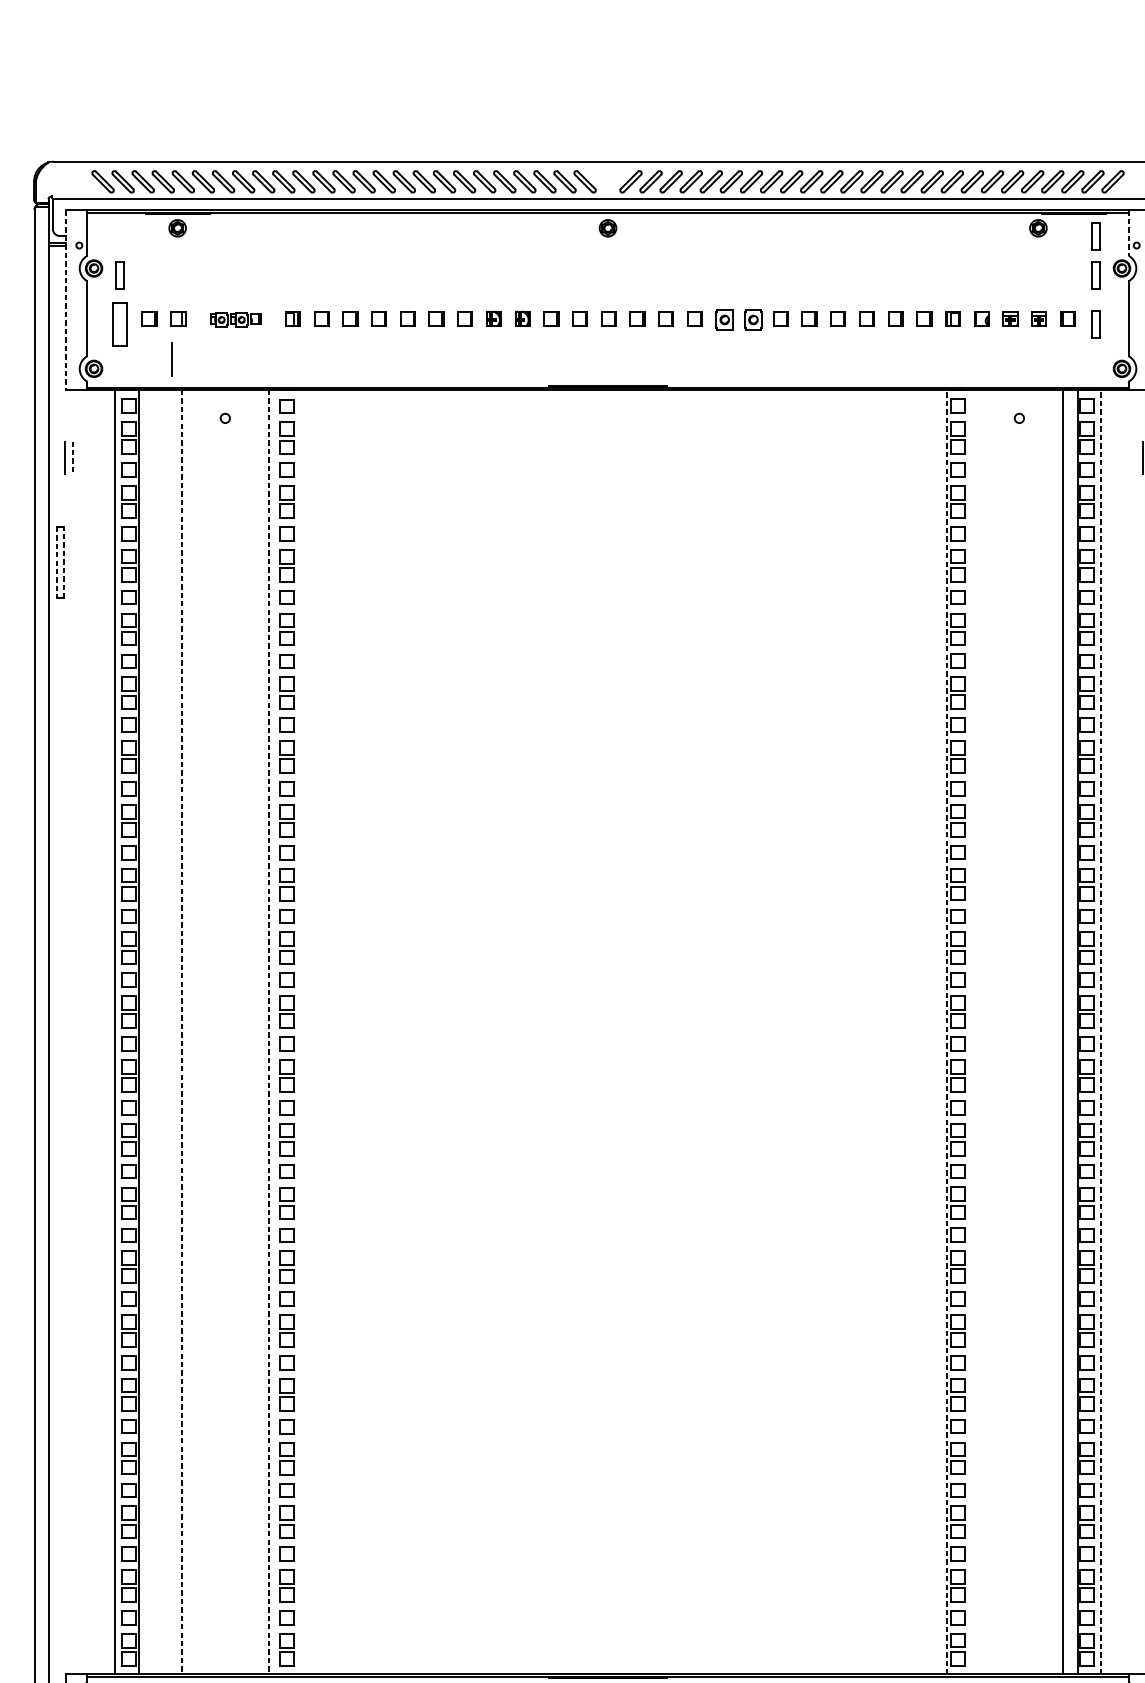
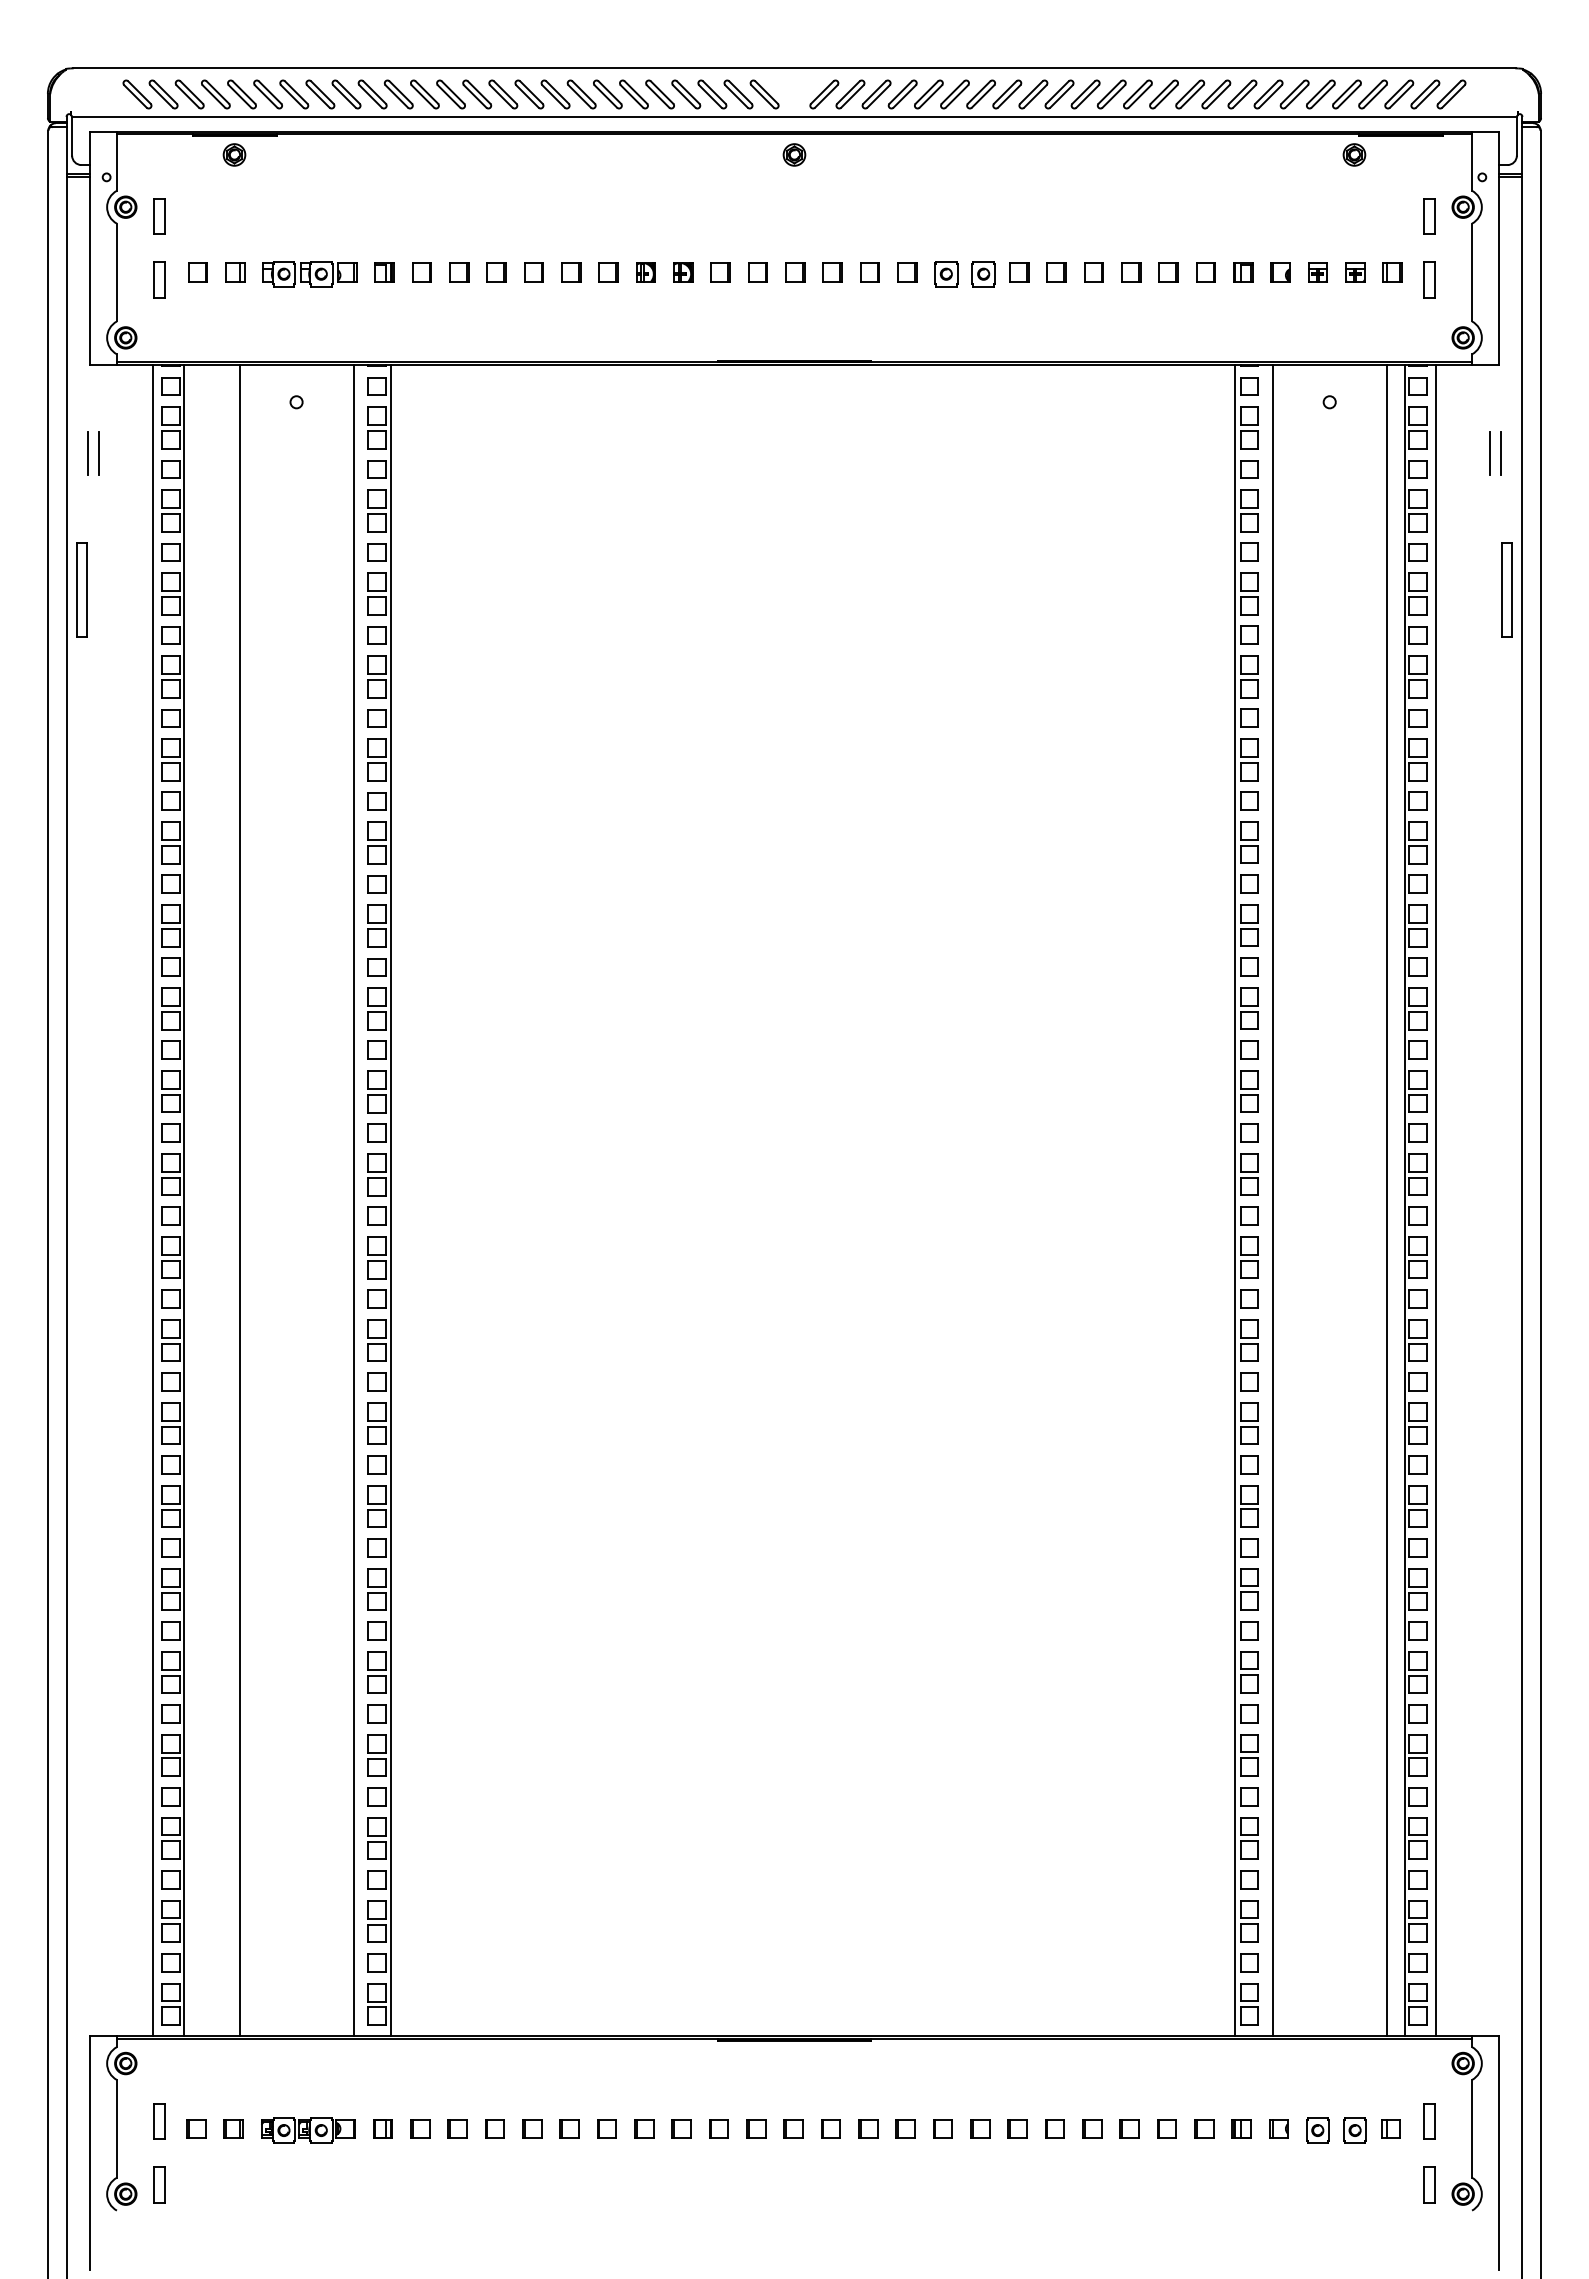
line: (1129, 233) -> (1472, 161), dashed -> solid
part: (1096, 236) -> (1429, 165), removed
line: (66, 300) -> (89, 248), dashed -> solid
part: (235, 320) -> (309, 274), size x1.43
part: (119, 324) -> (159, 279), size x0.62
line: (172, 359) -> (227, 325), removed
line: (73, 458) -> (98, 454), dashed -> solid
line: (56, 562) -> (77, 589), dashed -> solid
line: (63, 562) -> (86, 589), dashed -> solid
line: (181, 1031) -> (239, 1200), dashed -> solid
line: (269, 1031) -> (353, 1200), dashed -> solid
line: (297, 1031) -> (390, 1200), added
line: (946, 1031) -> (1235, 1200), dashed -> solid
line: (975, 1031) -> (1272, 1200), added
line: (1101, 1031) -> (1436, 1200), dashed -> solid

